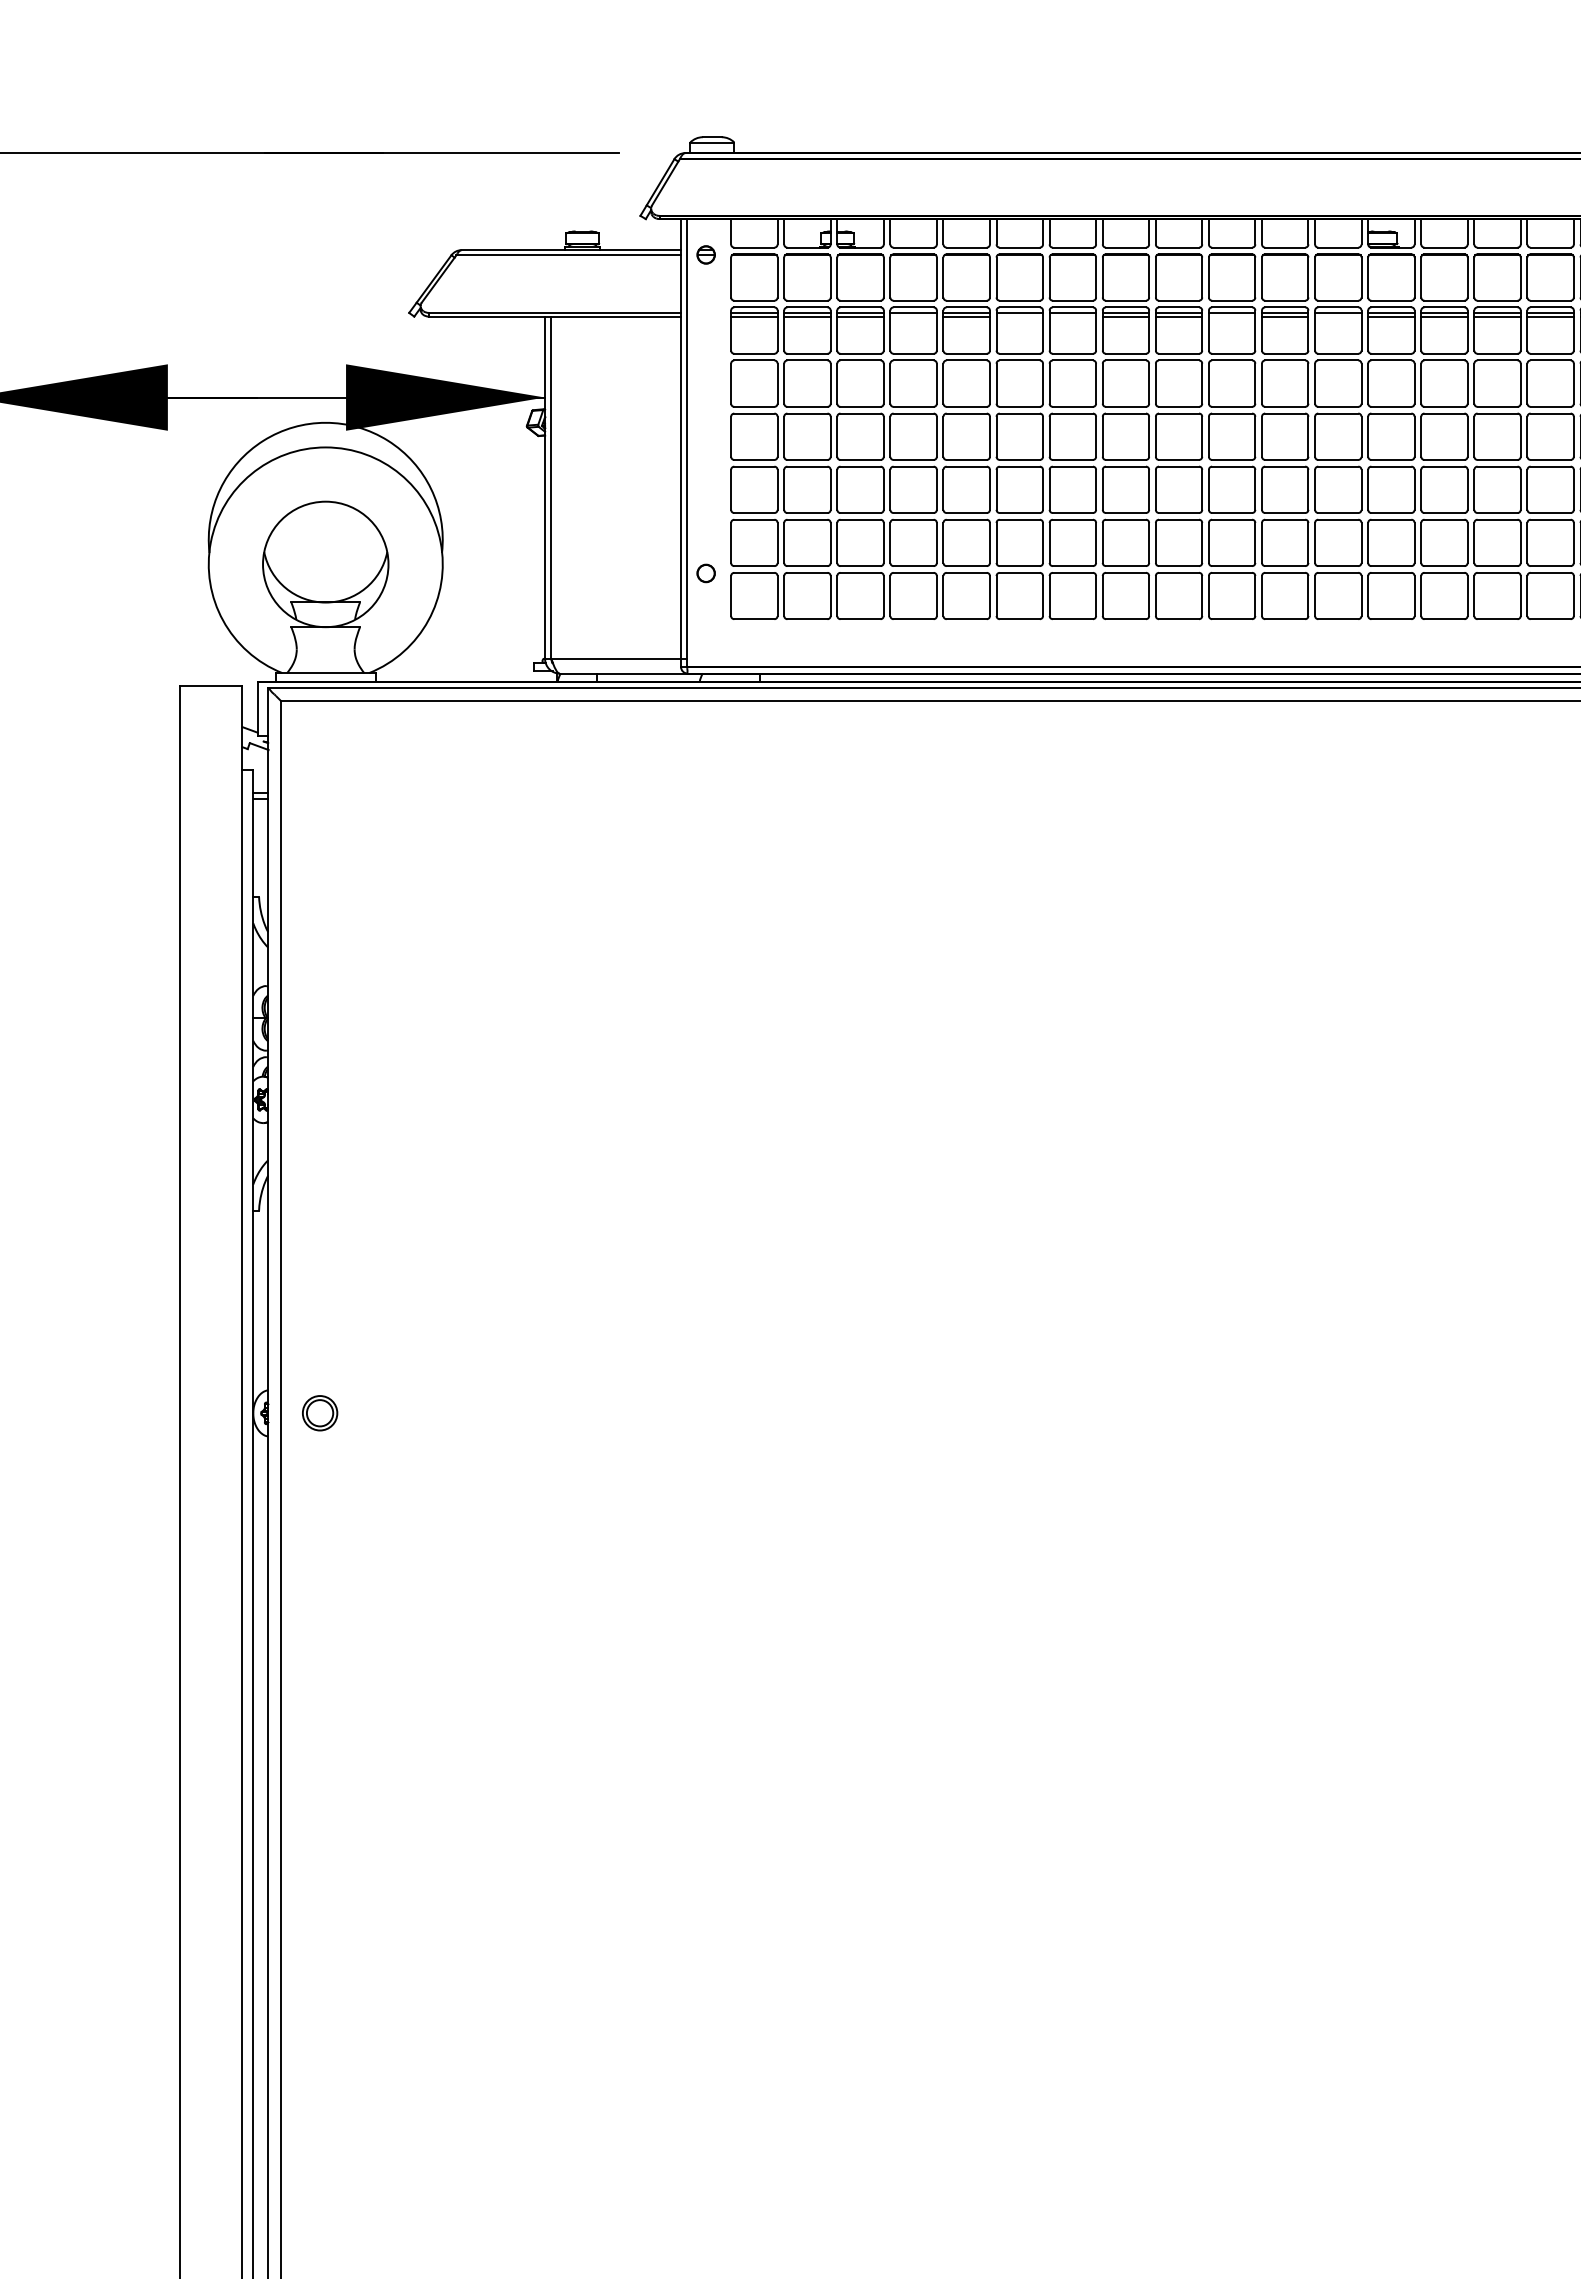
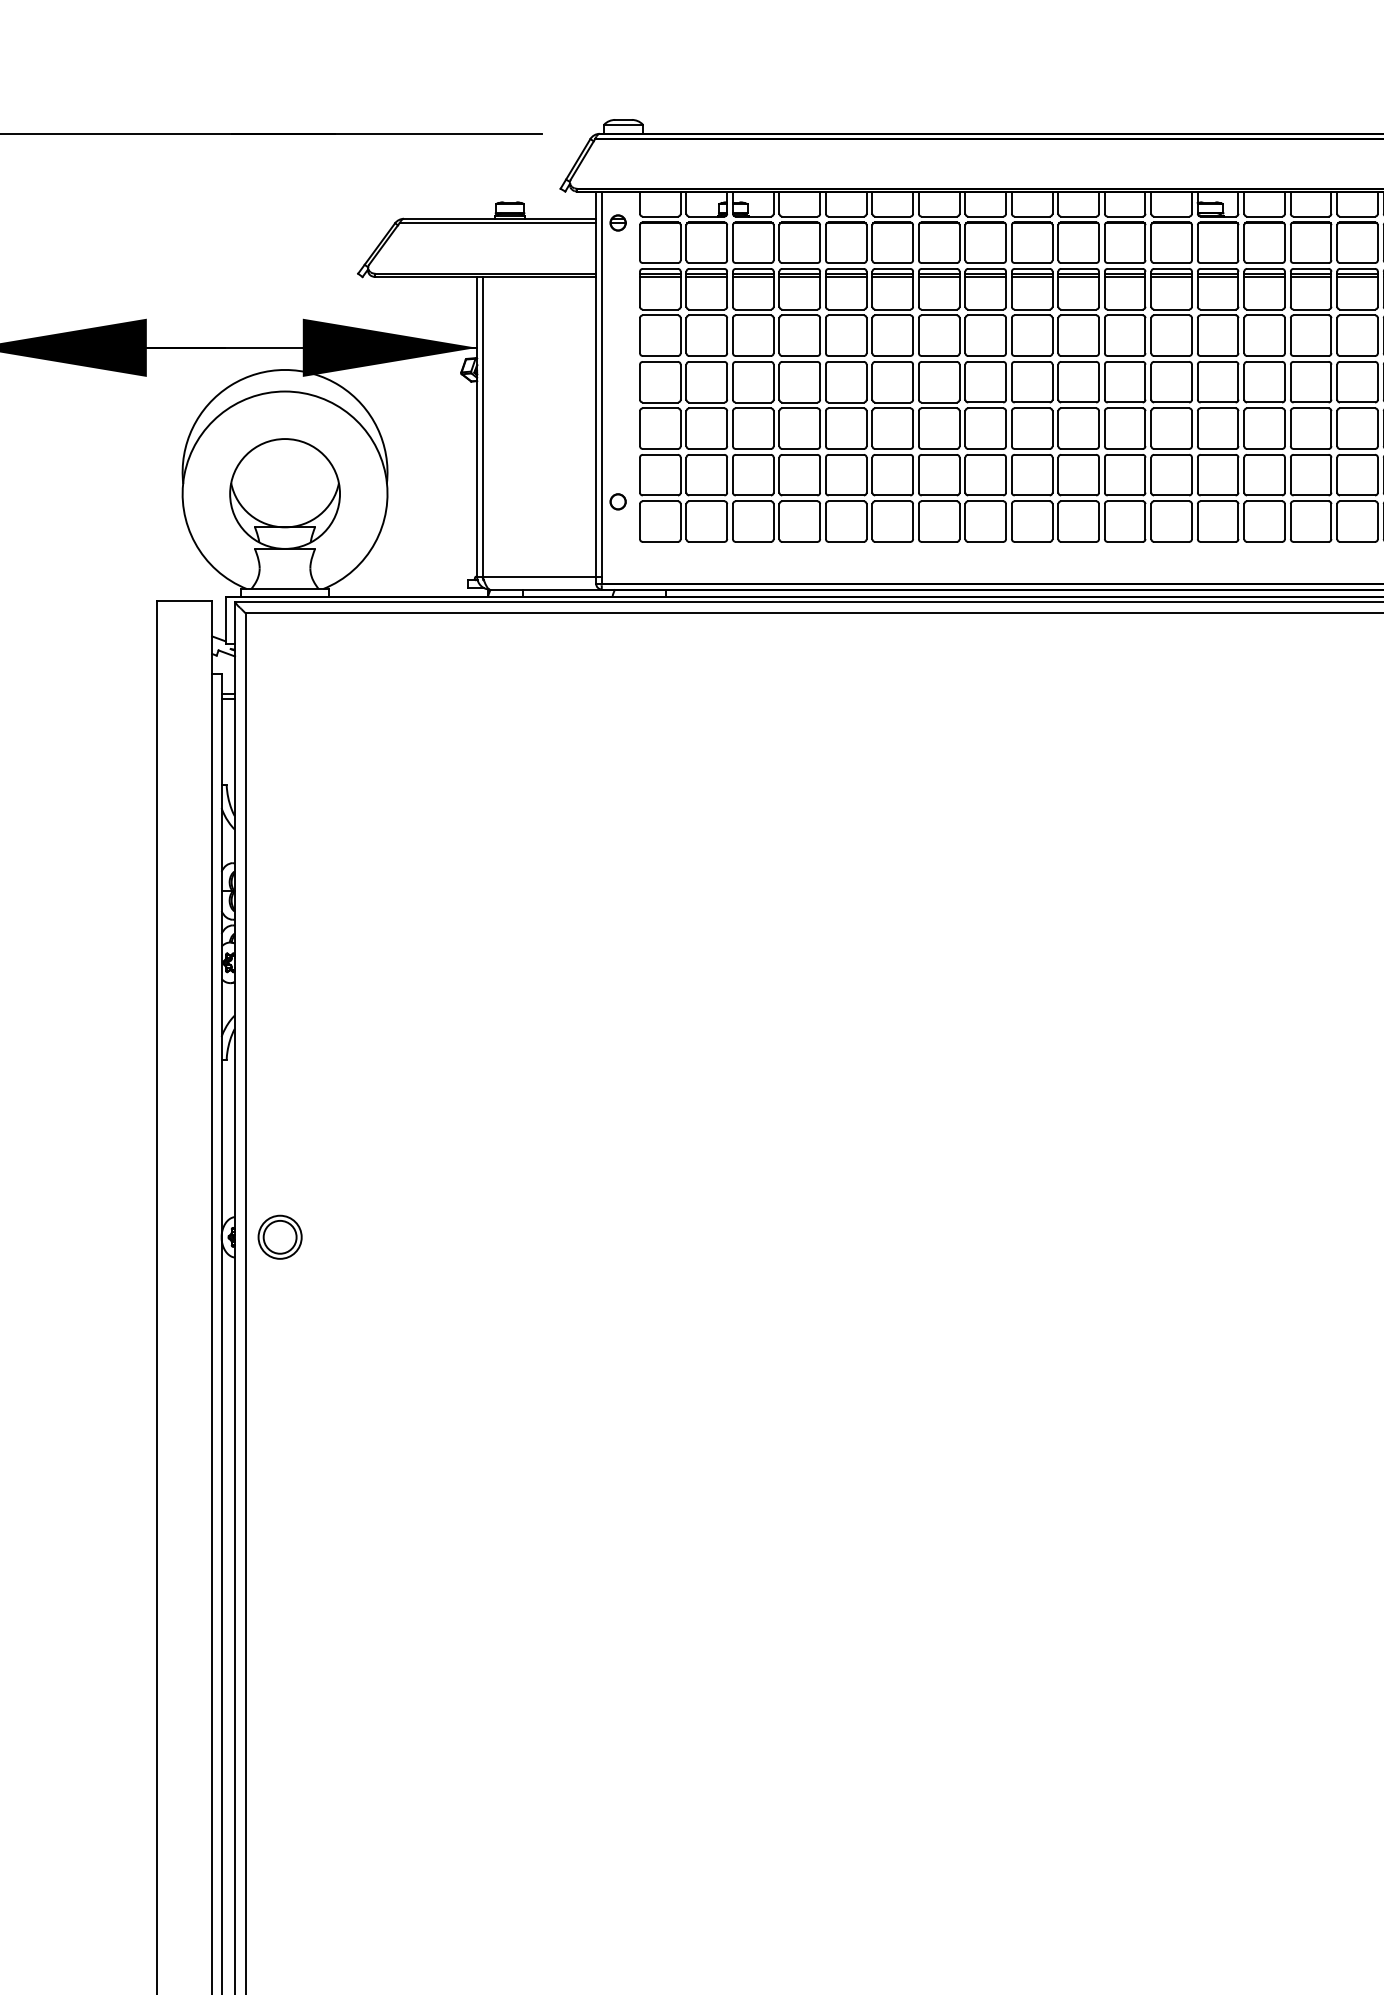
line: (913, 316) -> (799, 276), added
line: (1019, 316) -> (892, 276), added
line: (1072, 316) -> (938, 276), added
line: (1231, 316) -> (1078, 276), added
line: (1338, 316) -> (1171, 276), added
part: (319, 1412) -> (279, 1236), size x1.43

